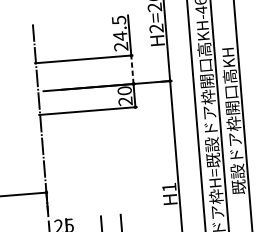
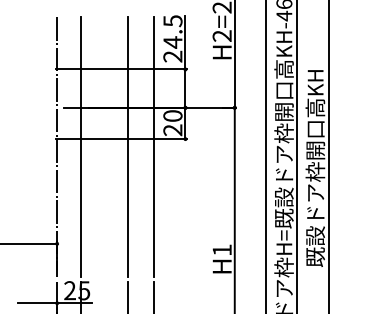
line: (132, 69) -> (185, 88), dashed -> solid
line: (112, 114) -> (154, 146), added
line: (92, 116) -> (127, 146), added
line: (57, 118) -> (80, 146), added

